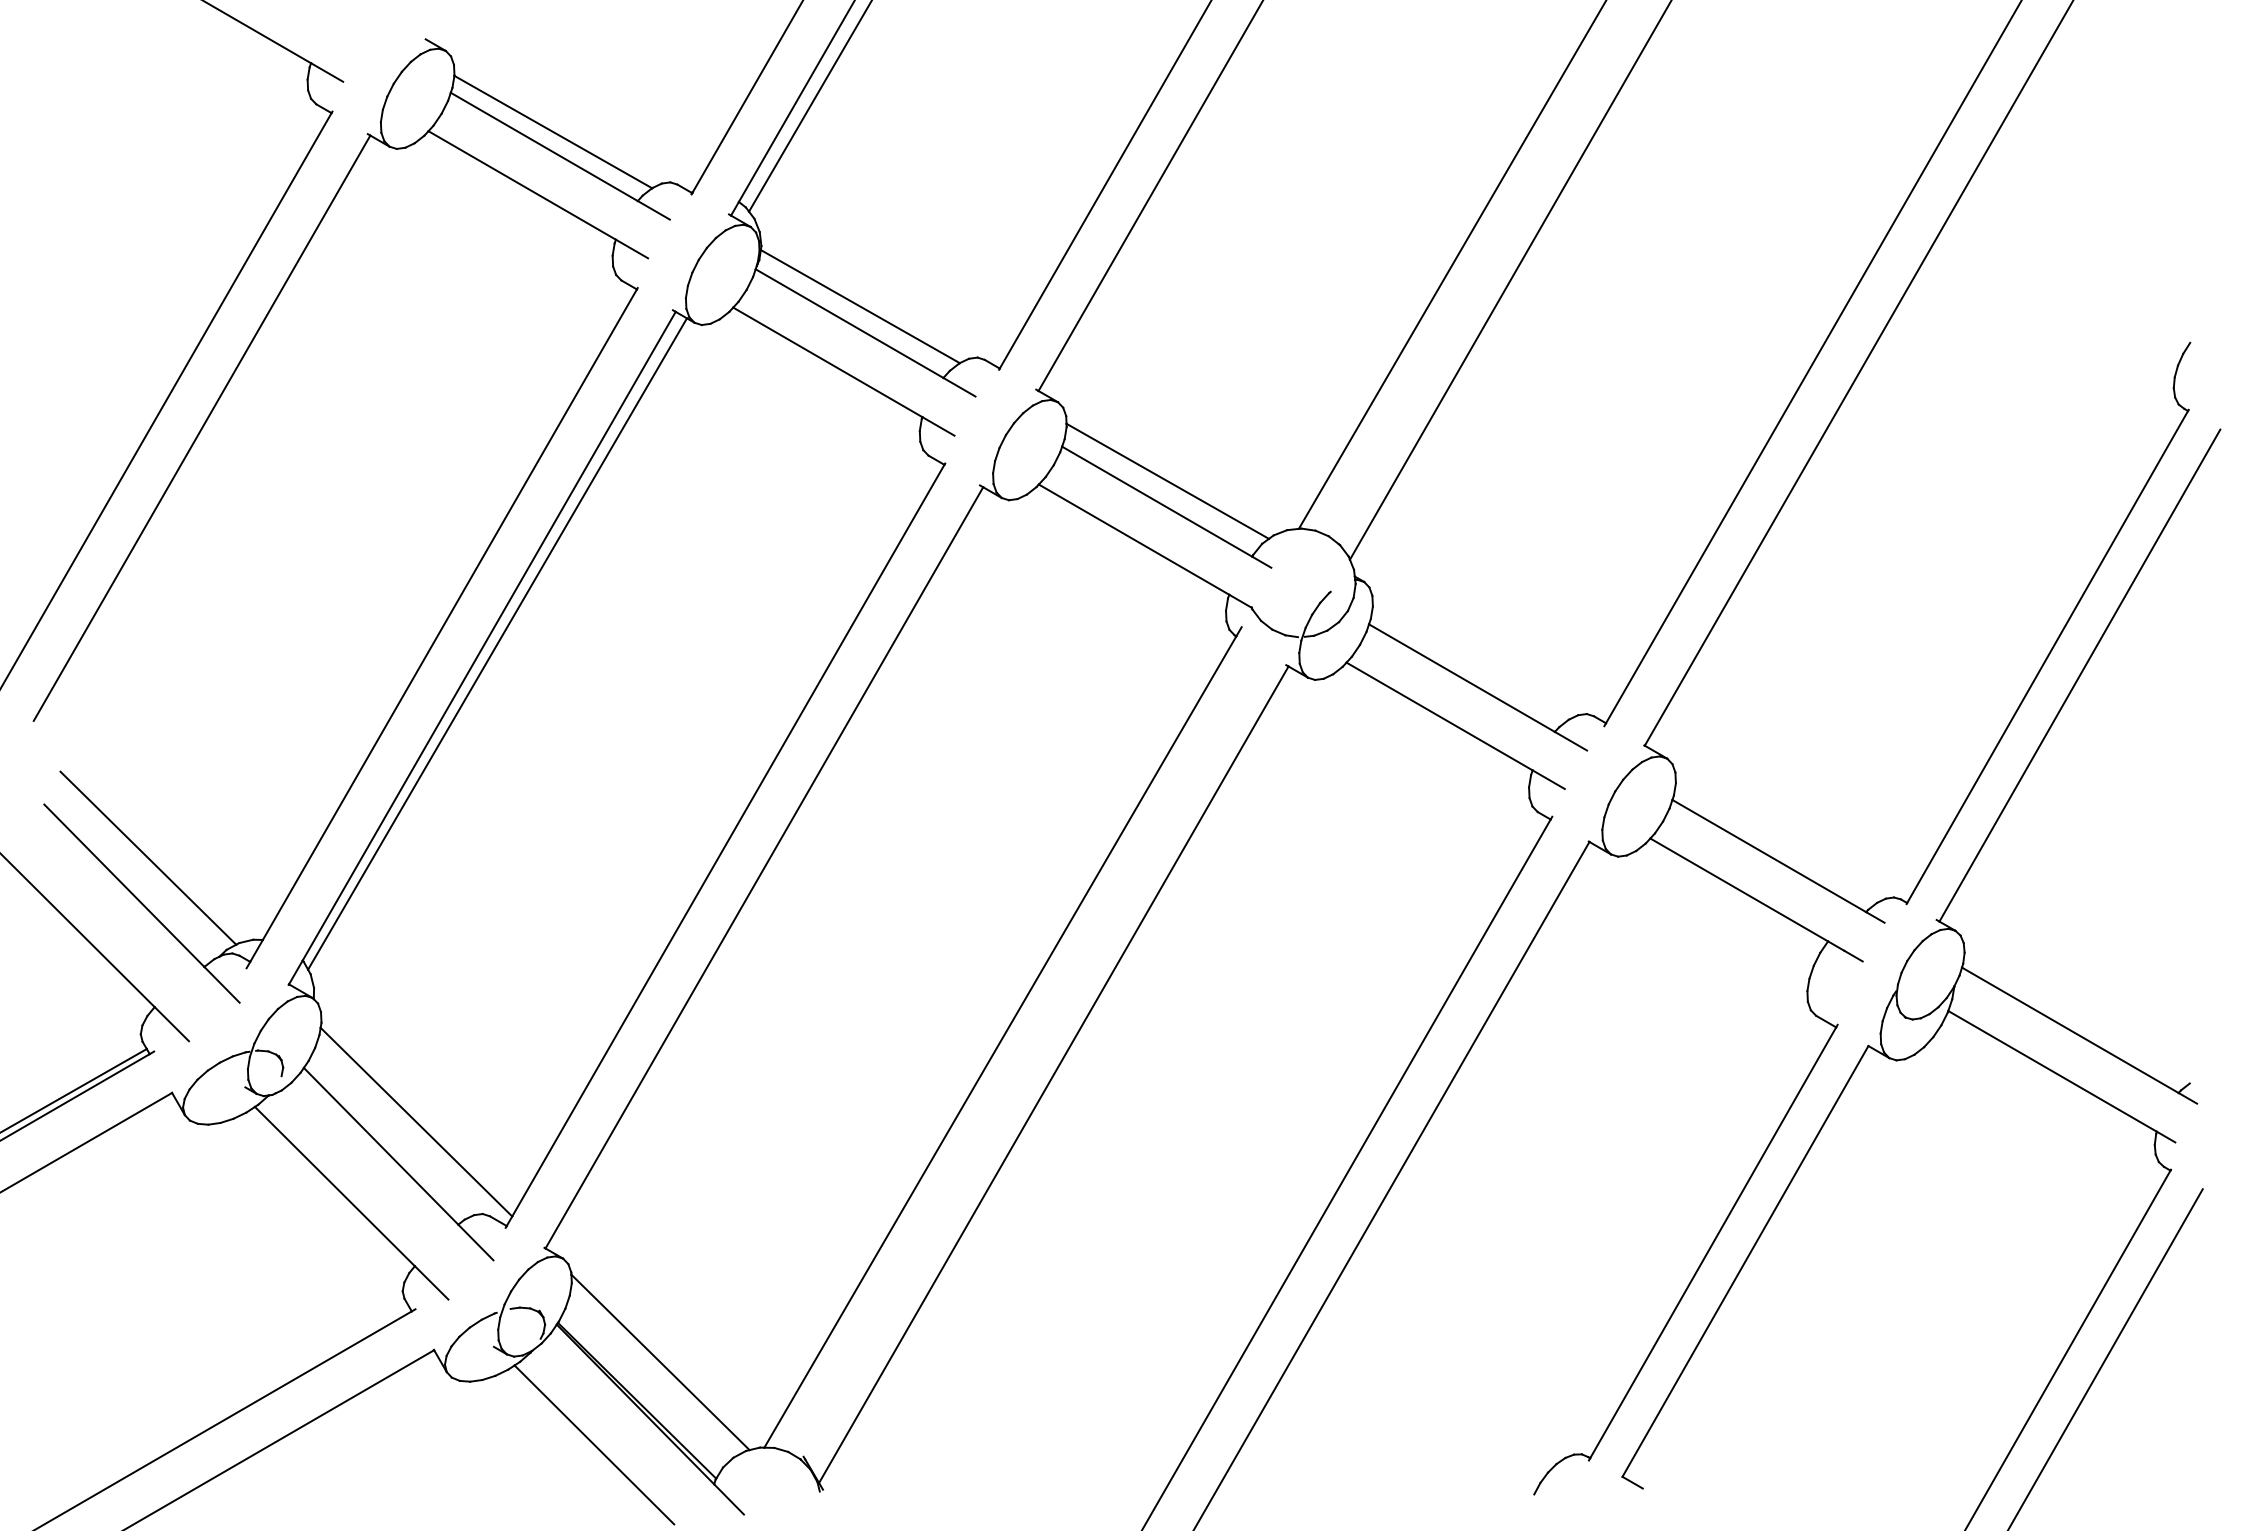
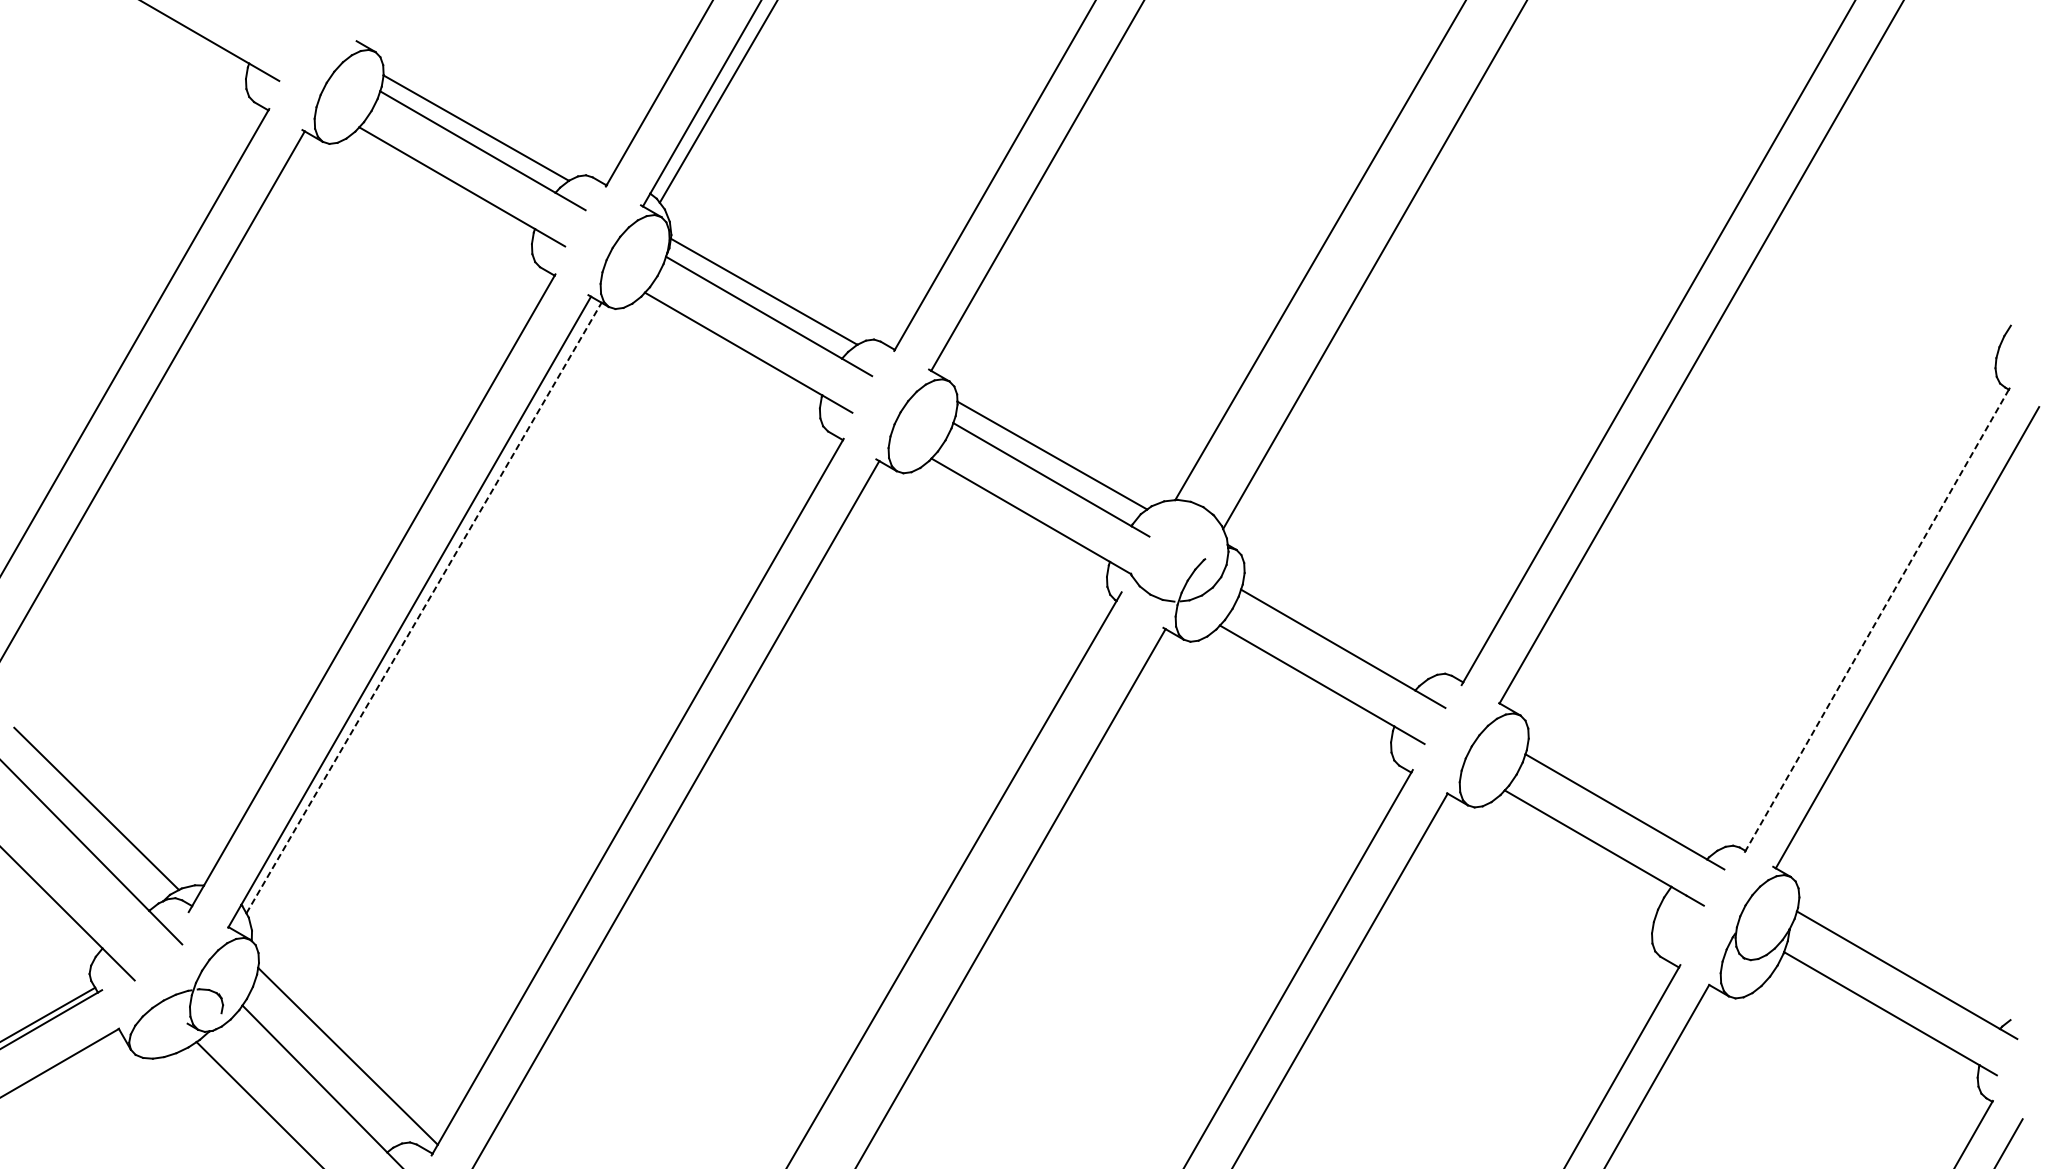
line: (497, 644) -> (423, 608), solid -> dashed
line: (2047, 657) -> (1877, 620), solid -> dashed

